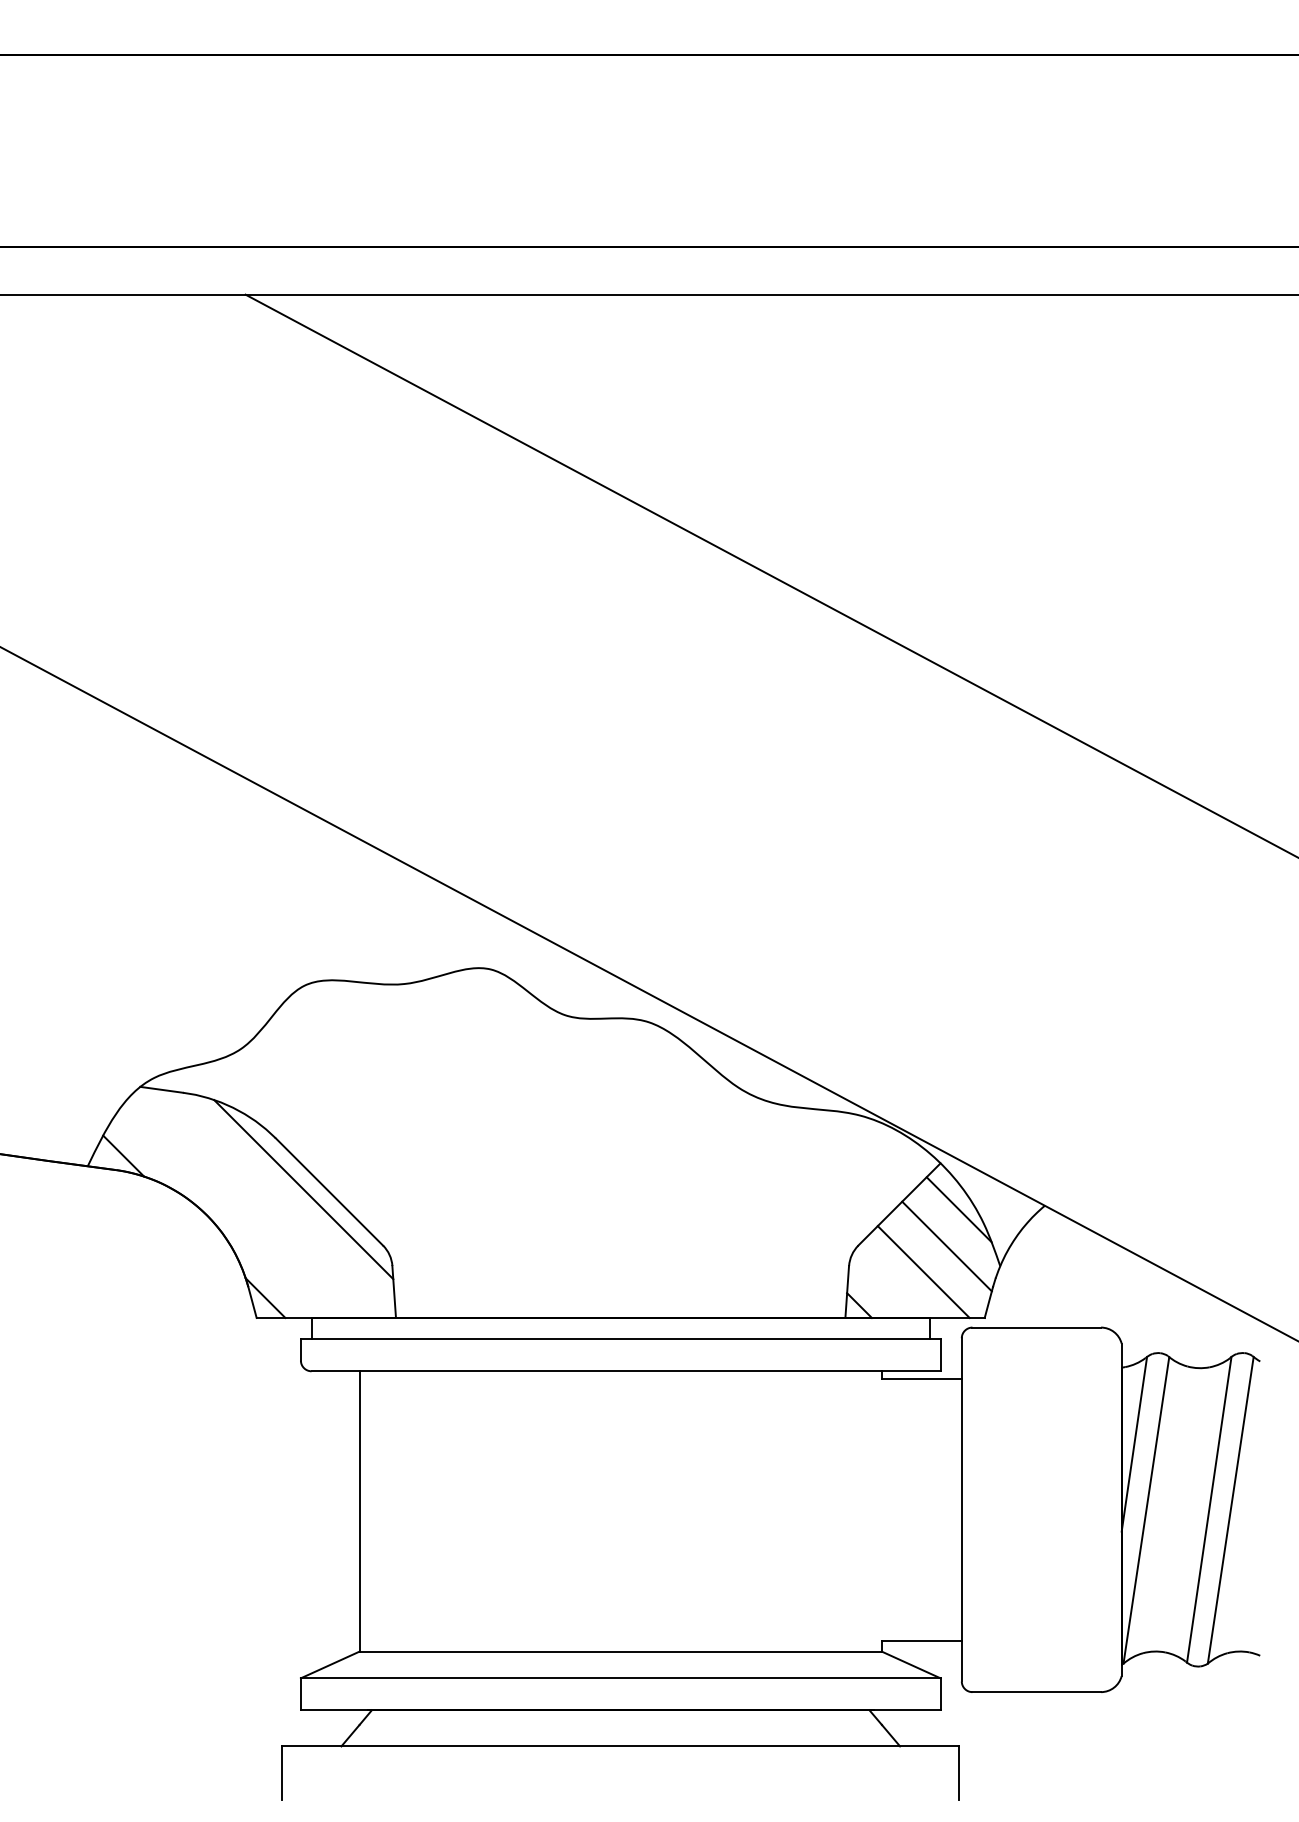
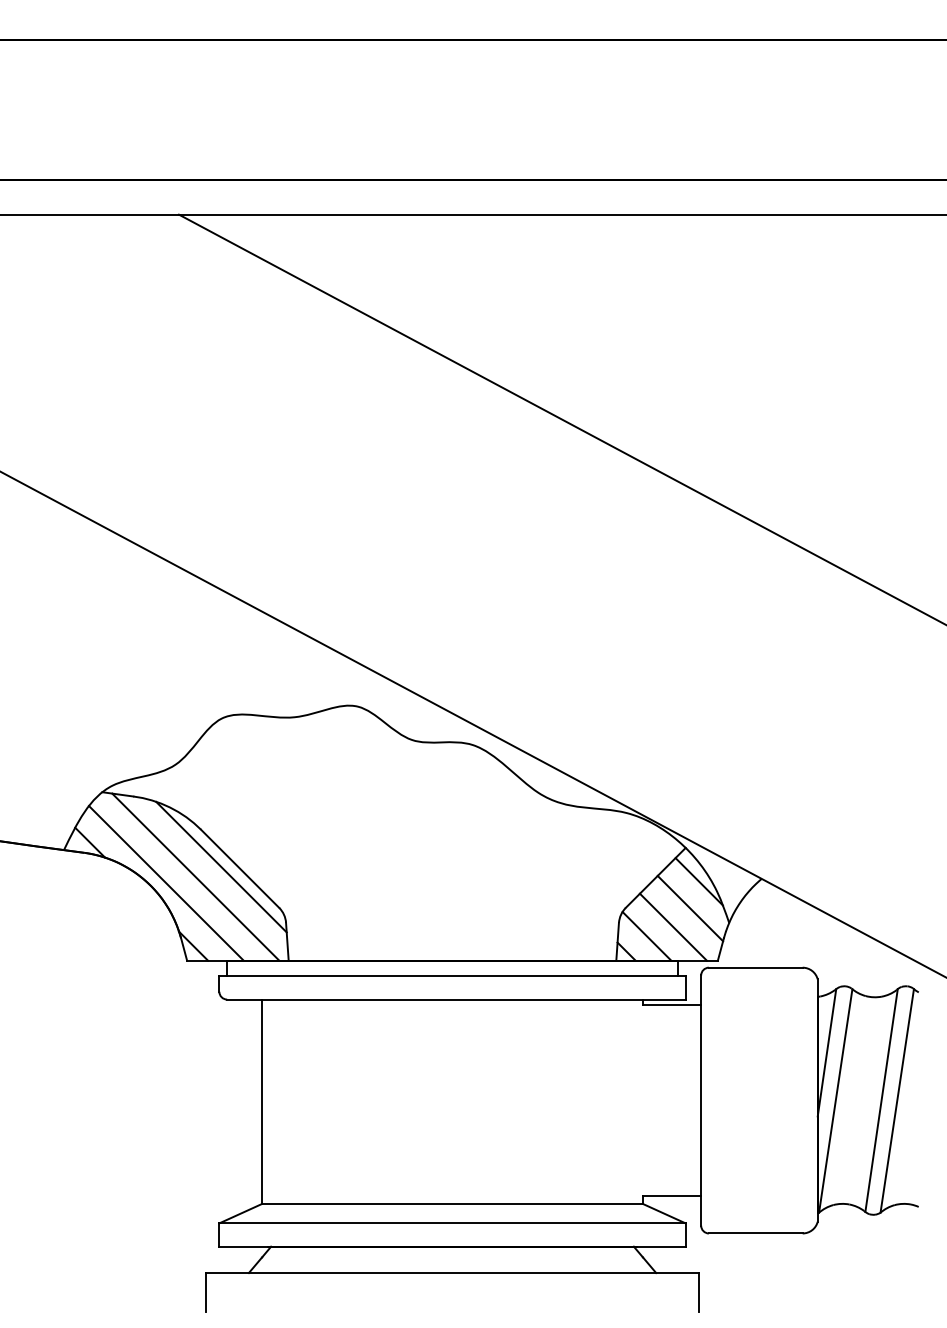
line: (268, 1202) -> (195, 876), added
line: (227, 1210) -> (165, 882), added
line: (886, 1283) -> (646, 935), added

